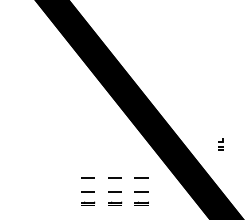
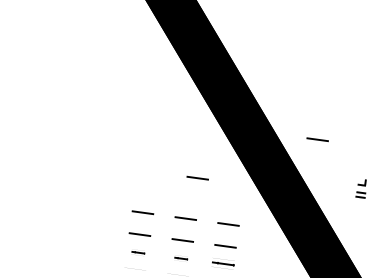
line: (189, 117) -> (317, 139), added
line: (118, 151) -> (197, 177), added
part: (88, 203) -> (138, 253), size x0.6
part: (115, 203) -> (181, 259), size x0.6

